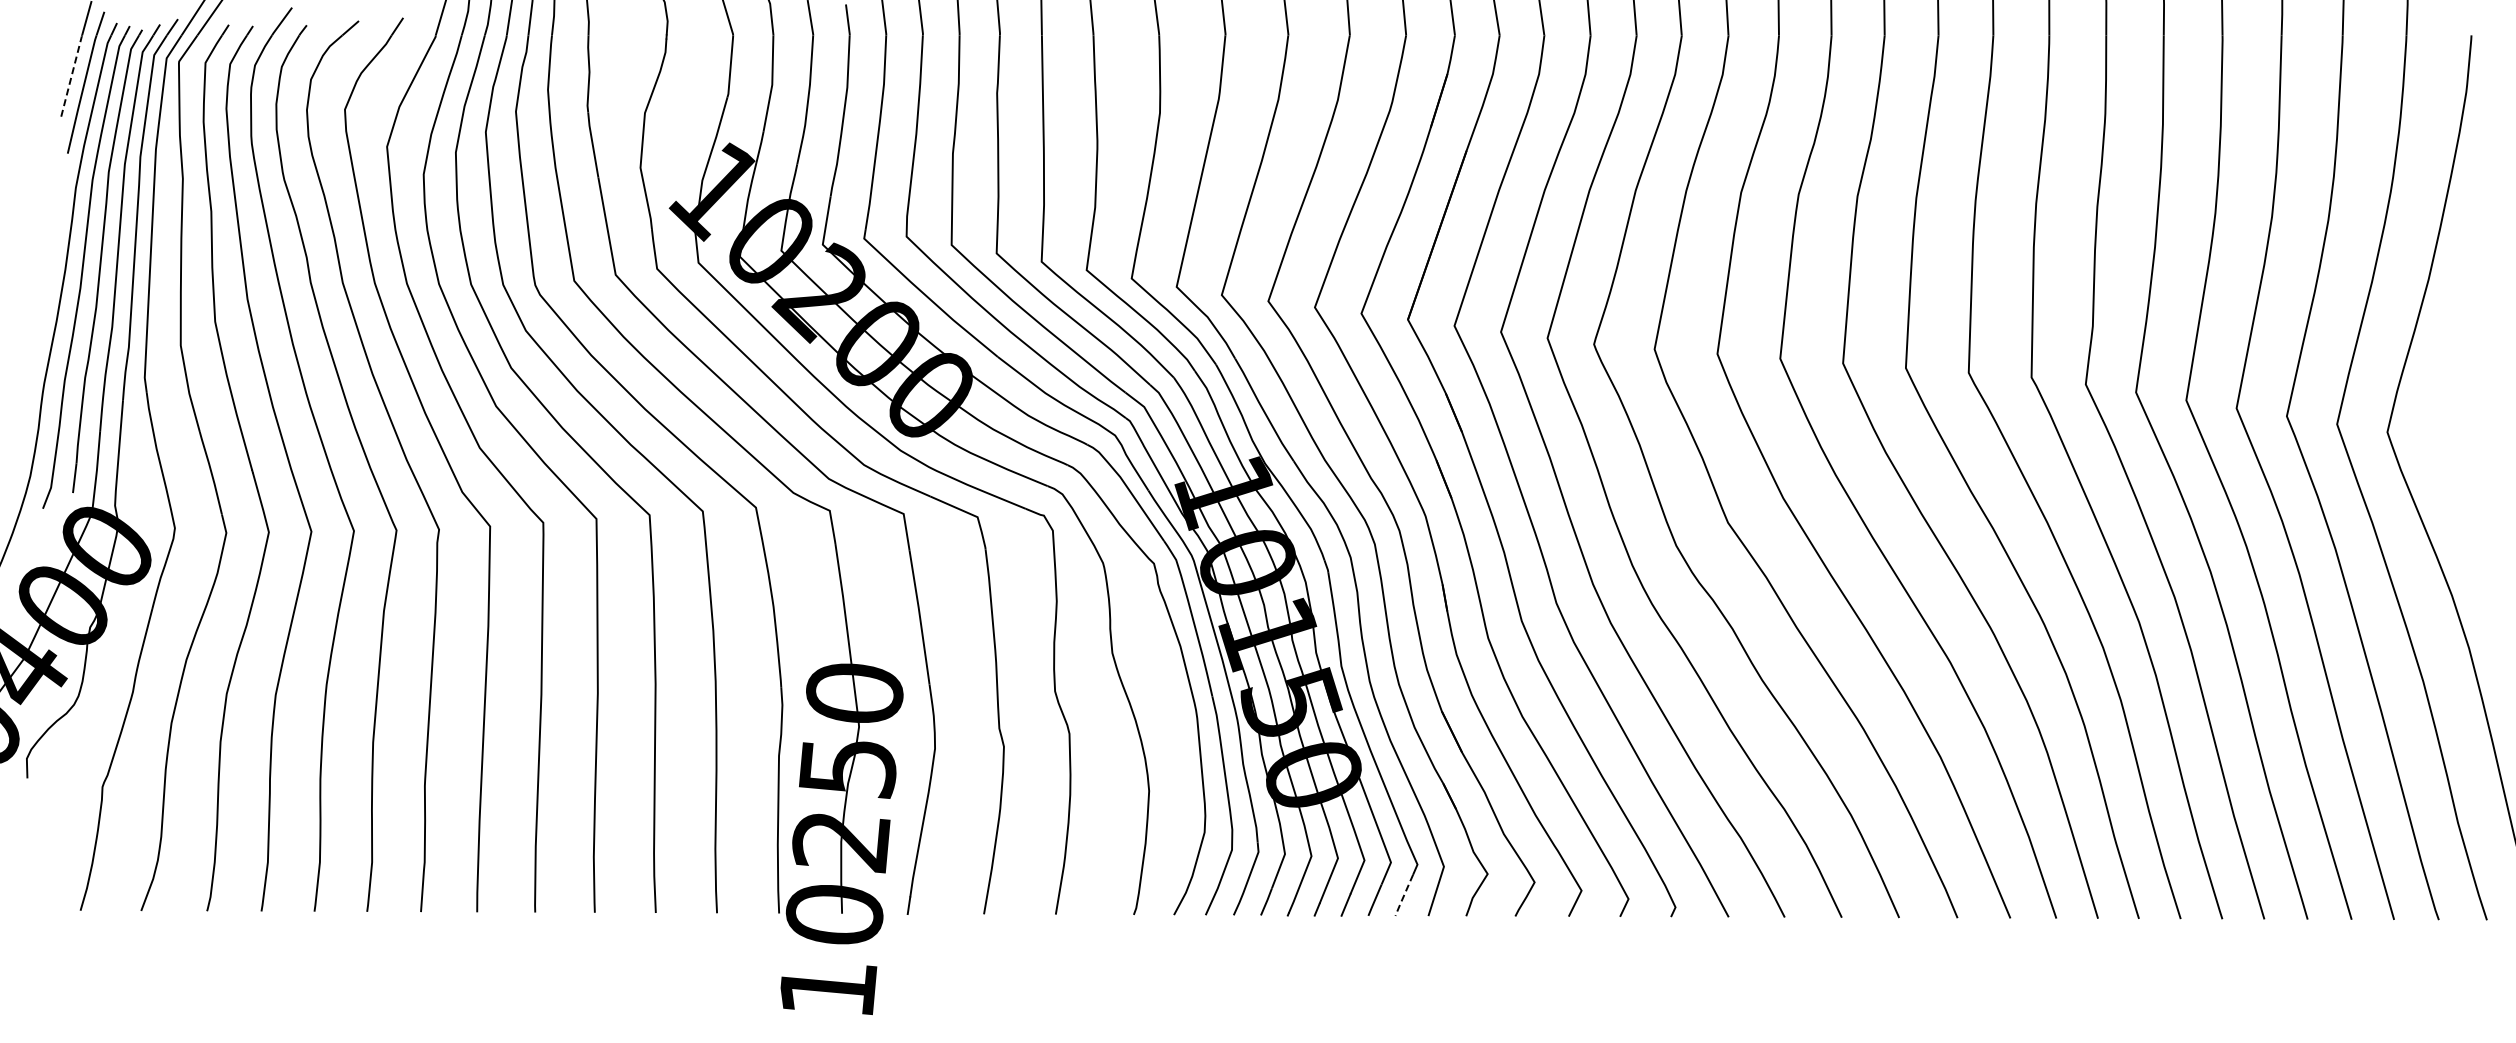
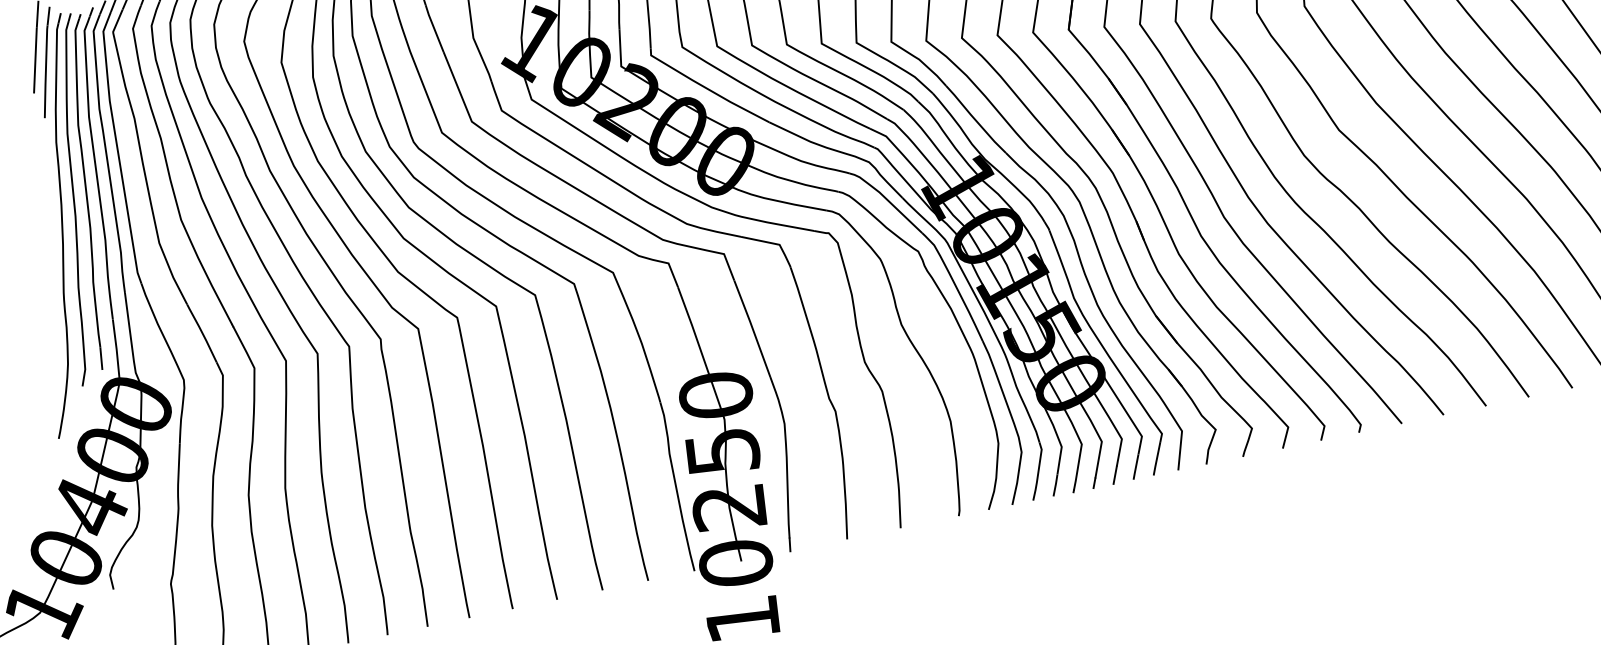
line: (71, 76) -> (35, 60), dashed -> solid
line: (1403, 896) -> (1156, 459), dashed -> solid

